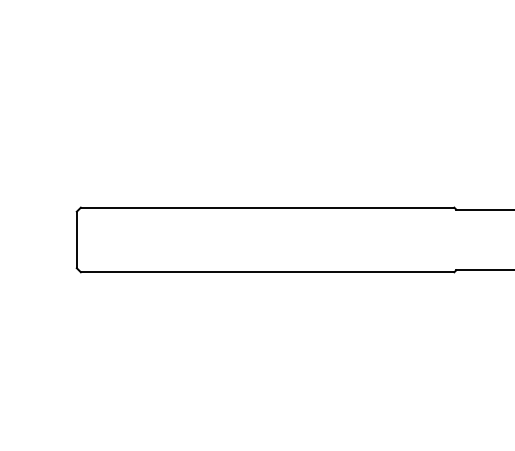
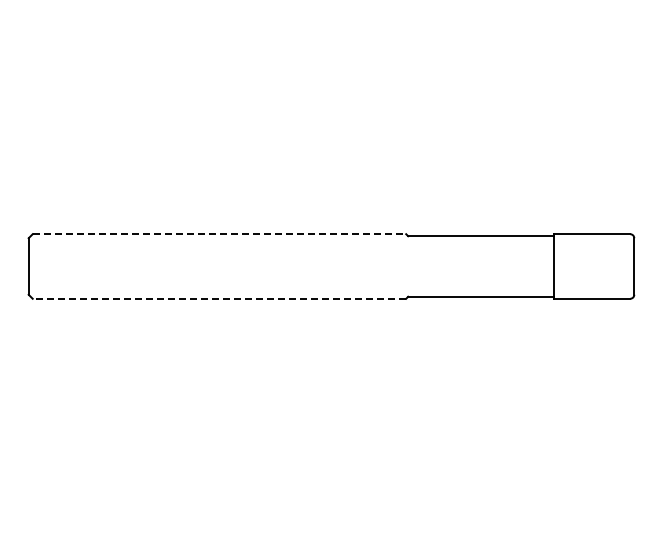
line: (267, 207) -> (219, 234), solid -> dashed
line: (267, 271) -> (219, 298), solid -> dashed

